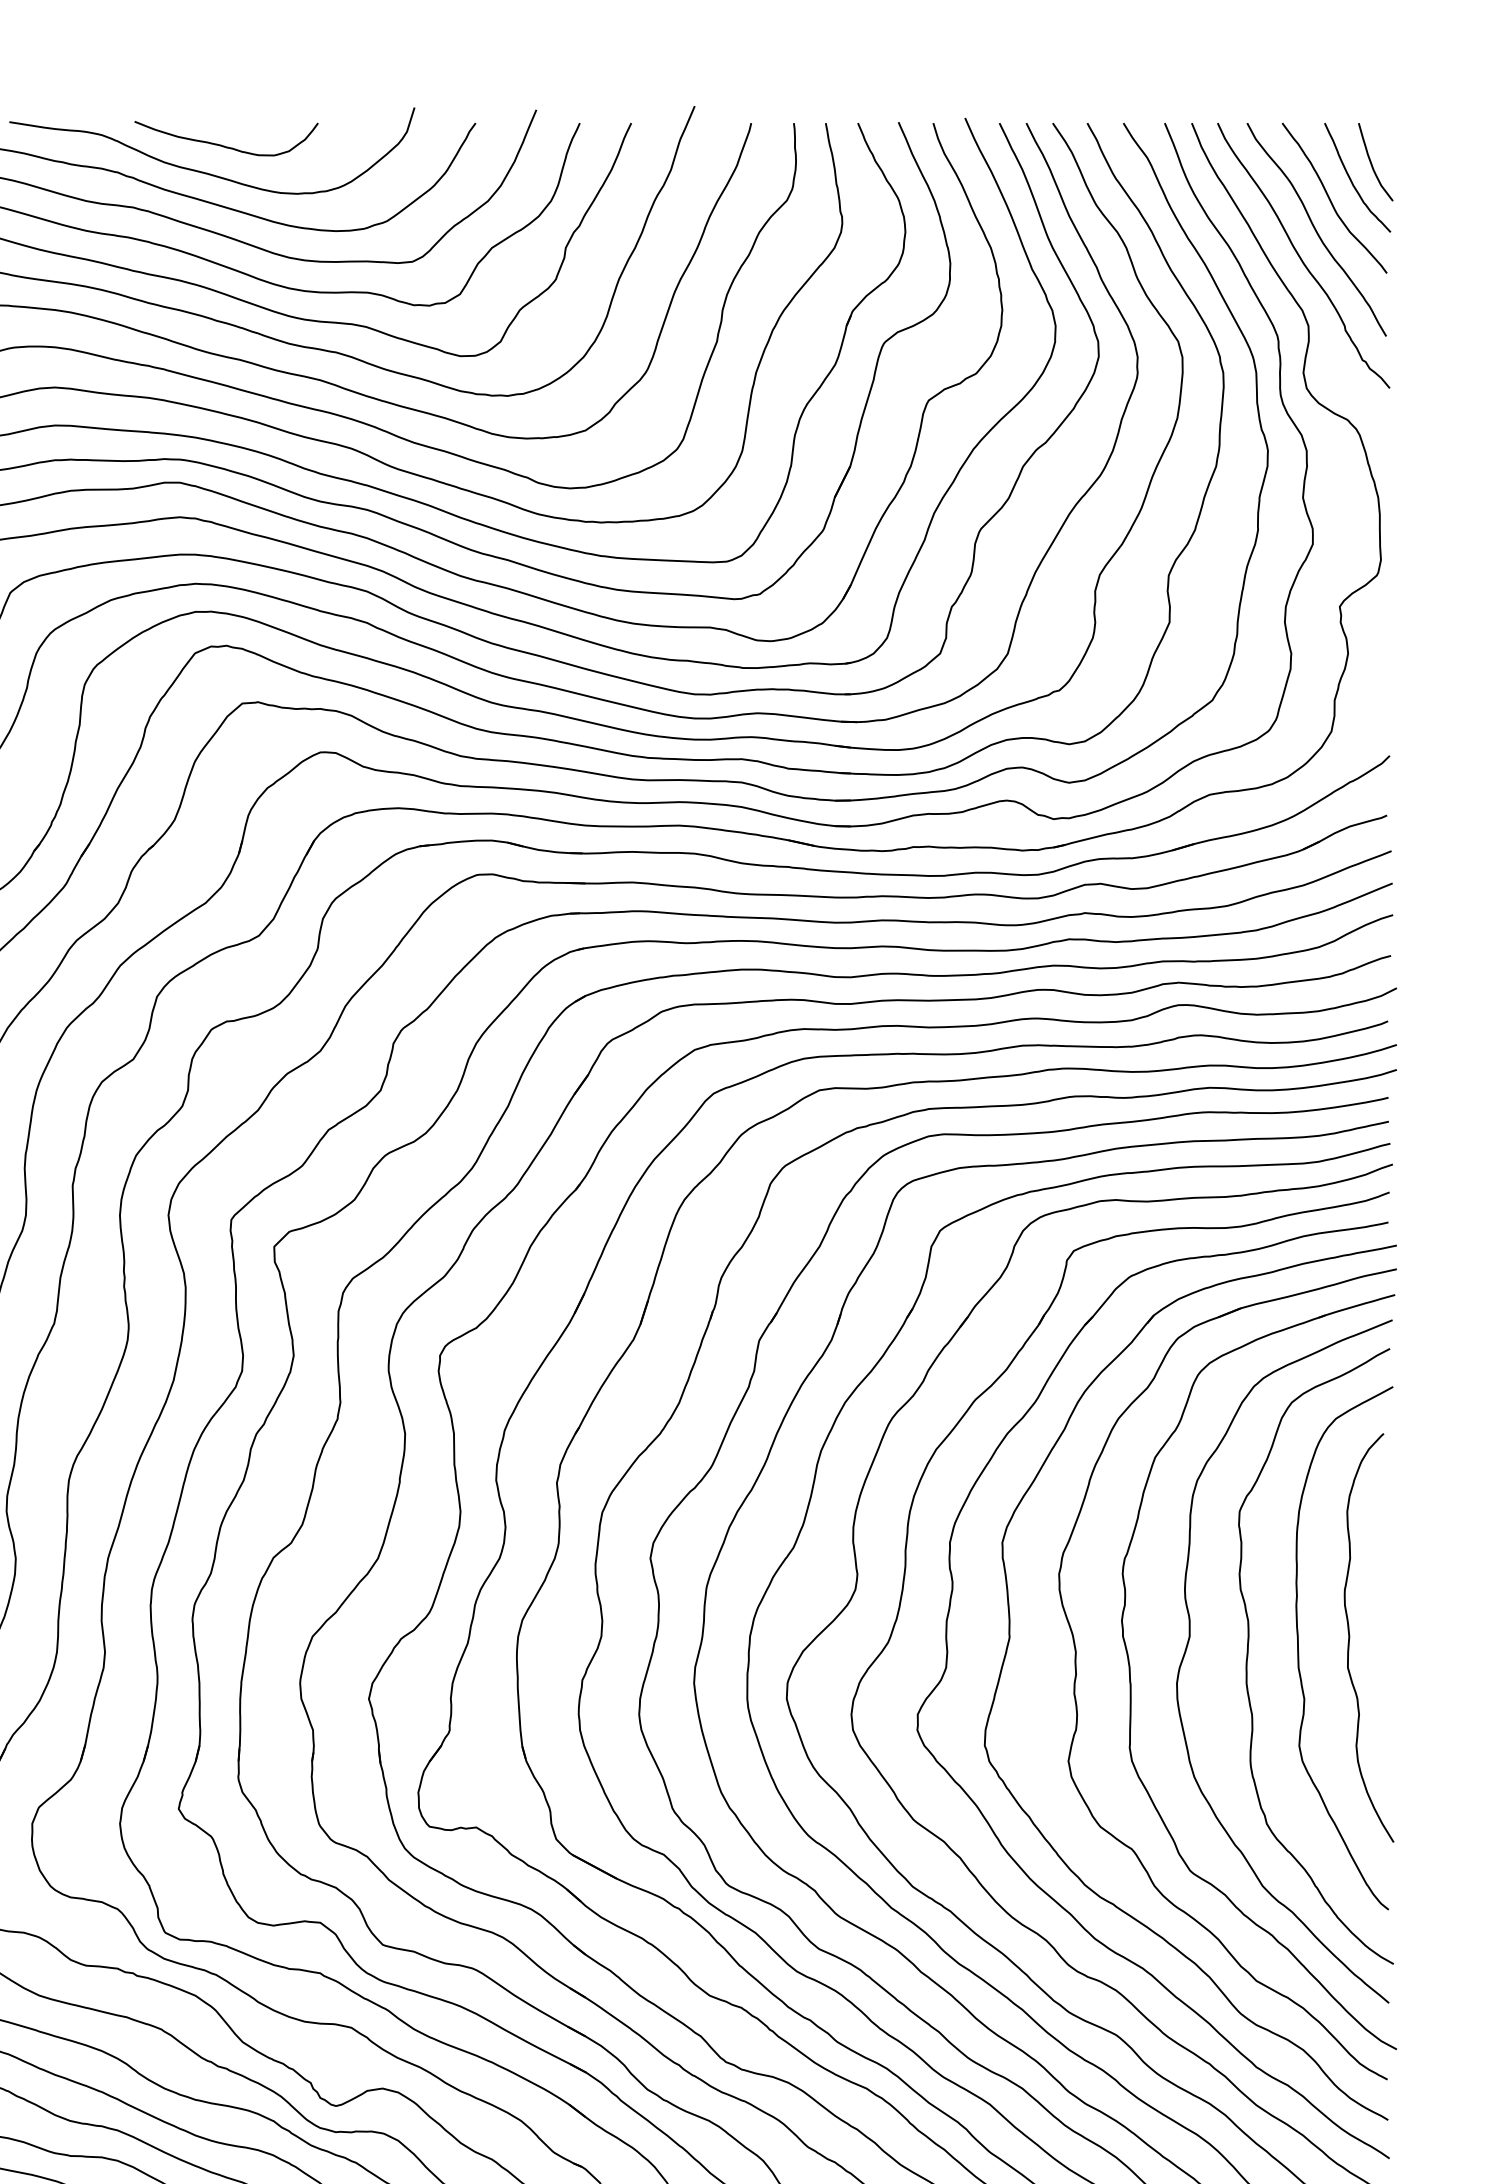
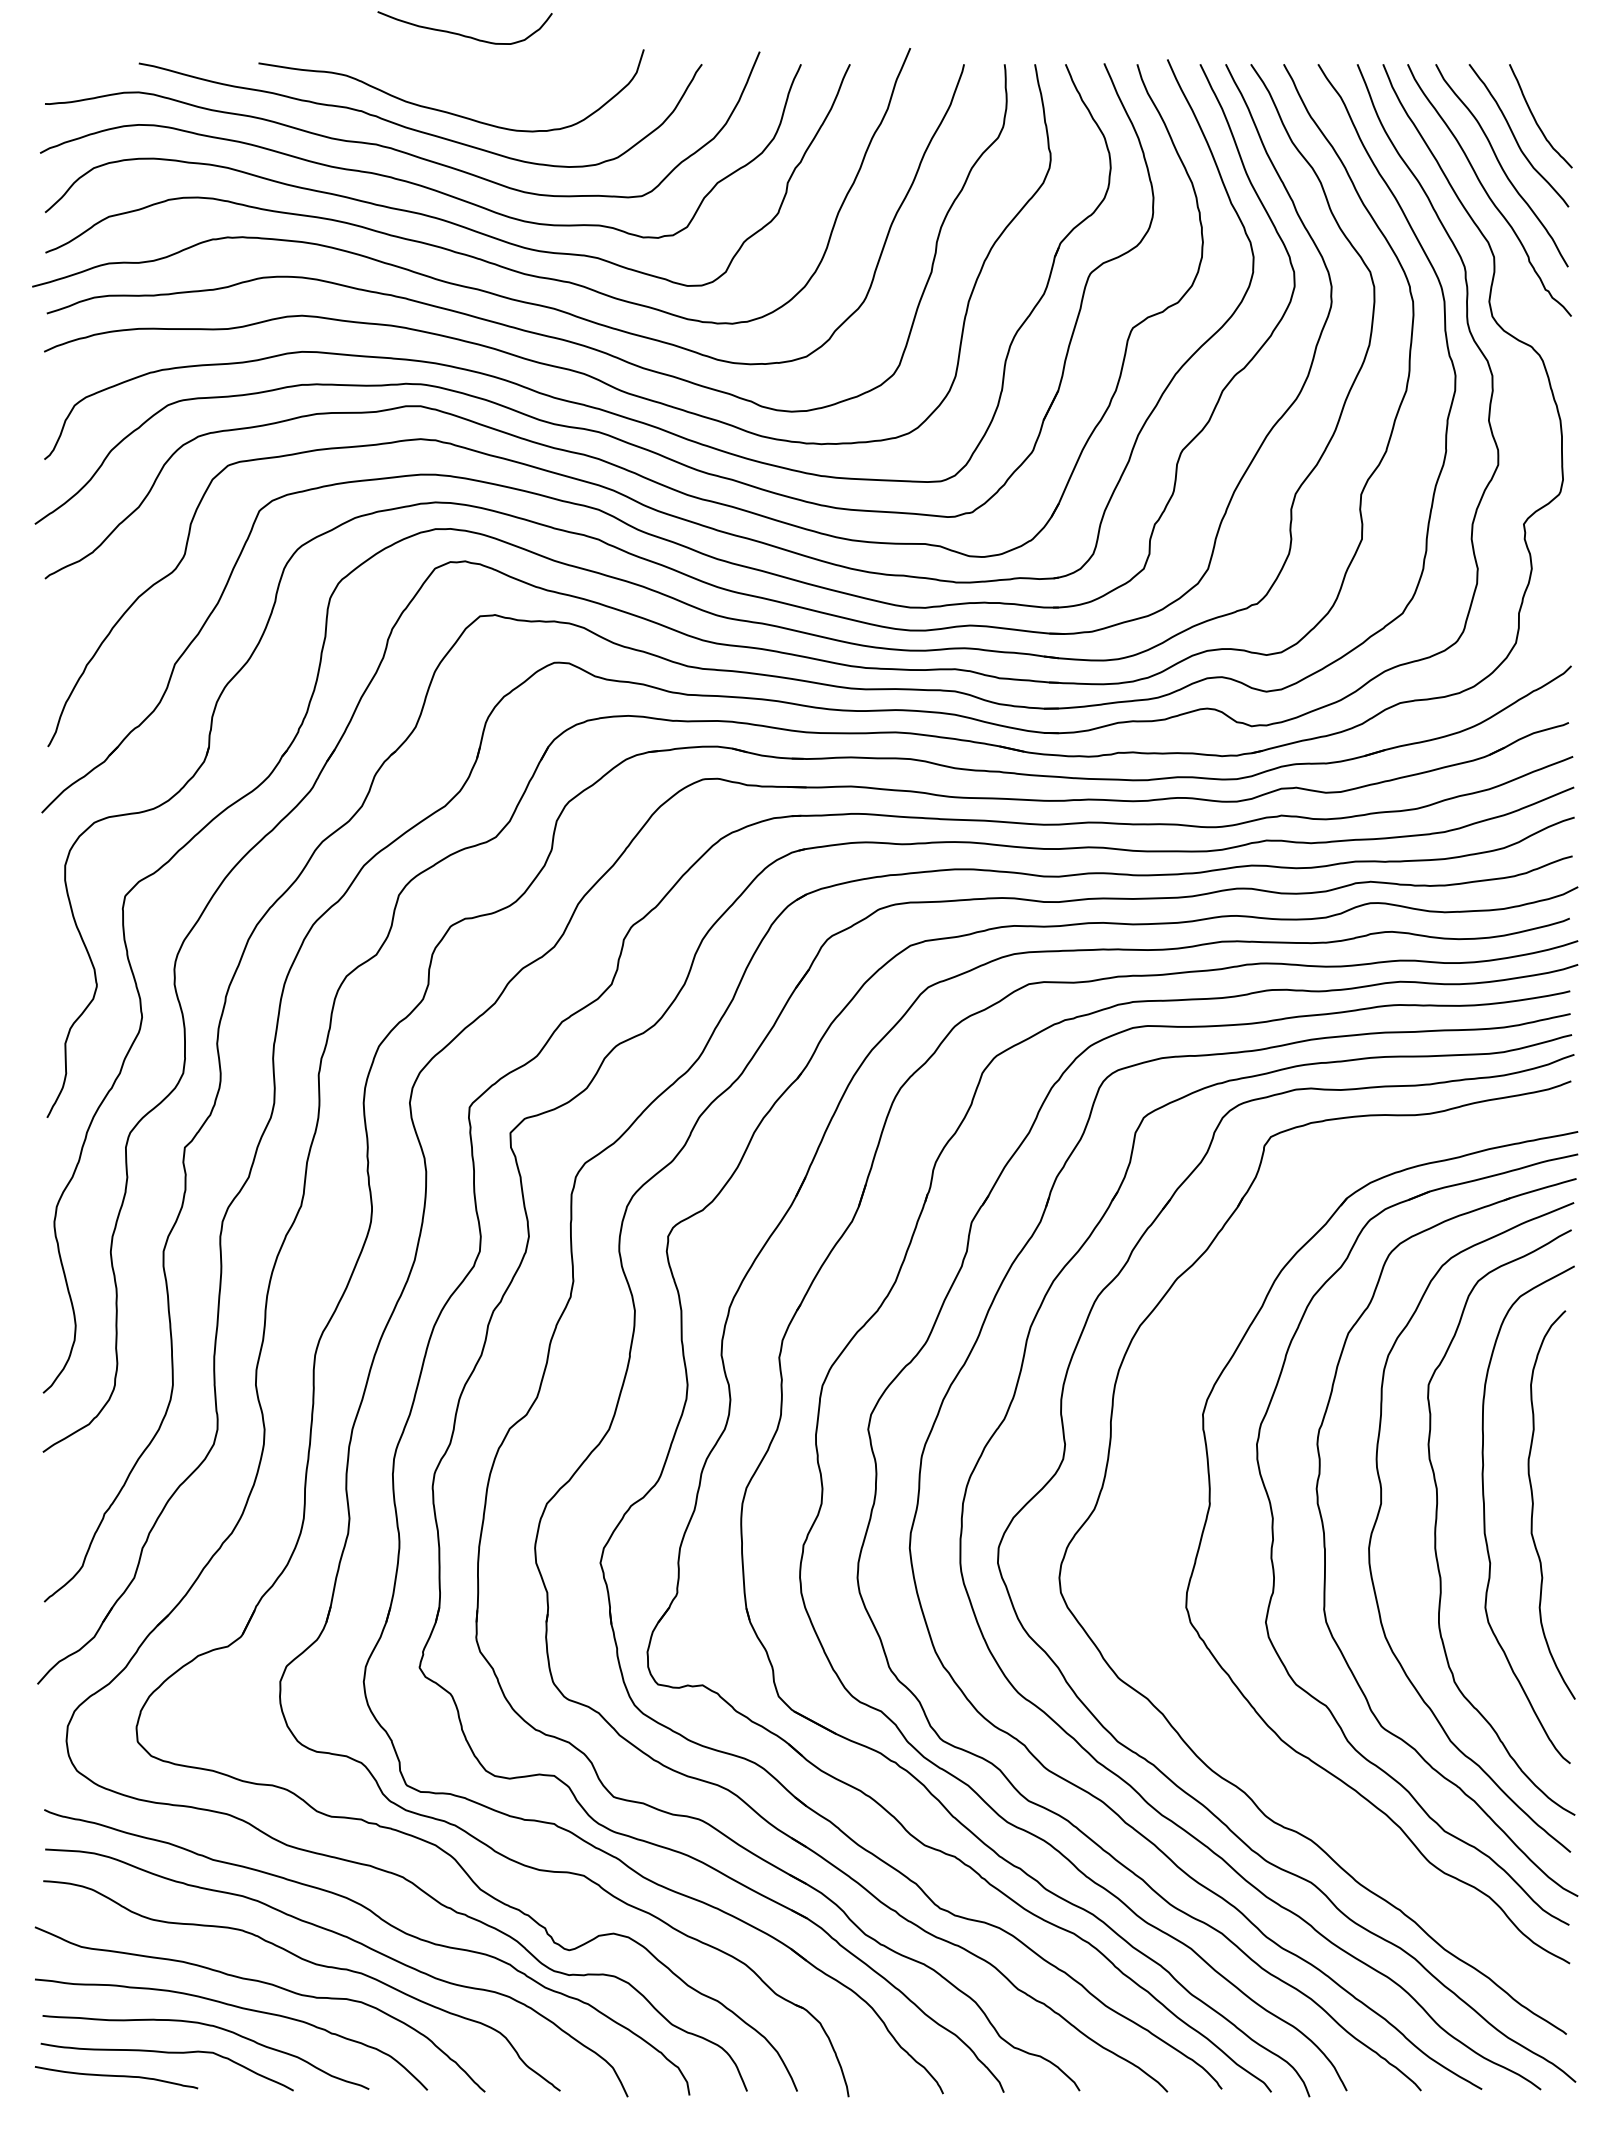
curve: (224, 145) -> (463, 34), moved
curve: (1371, 162) -> (1554, 101), removed
part: (947, 1667) -> (1150, 1533), removed

